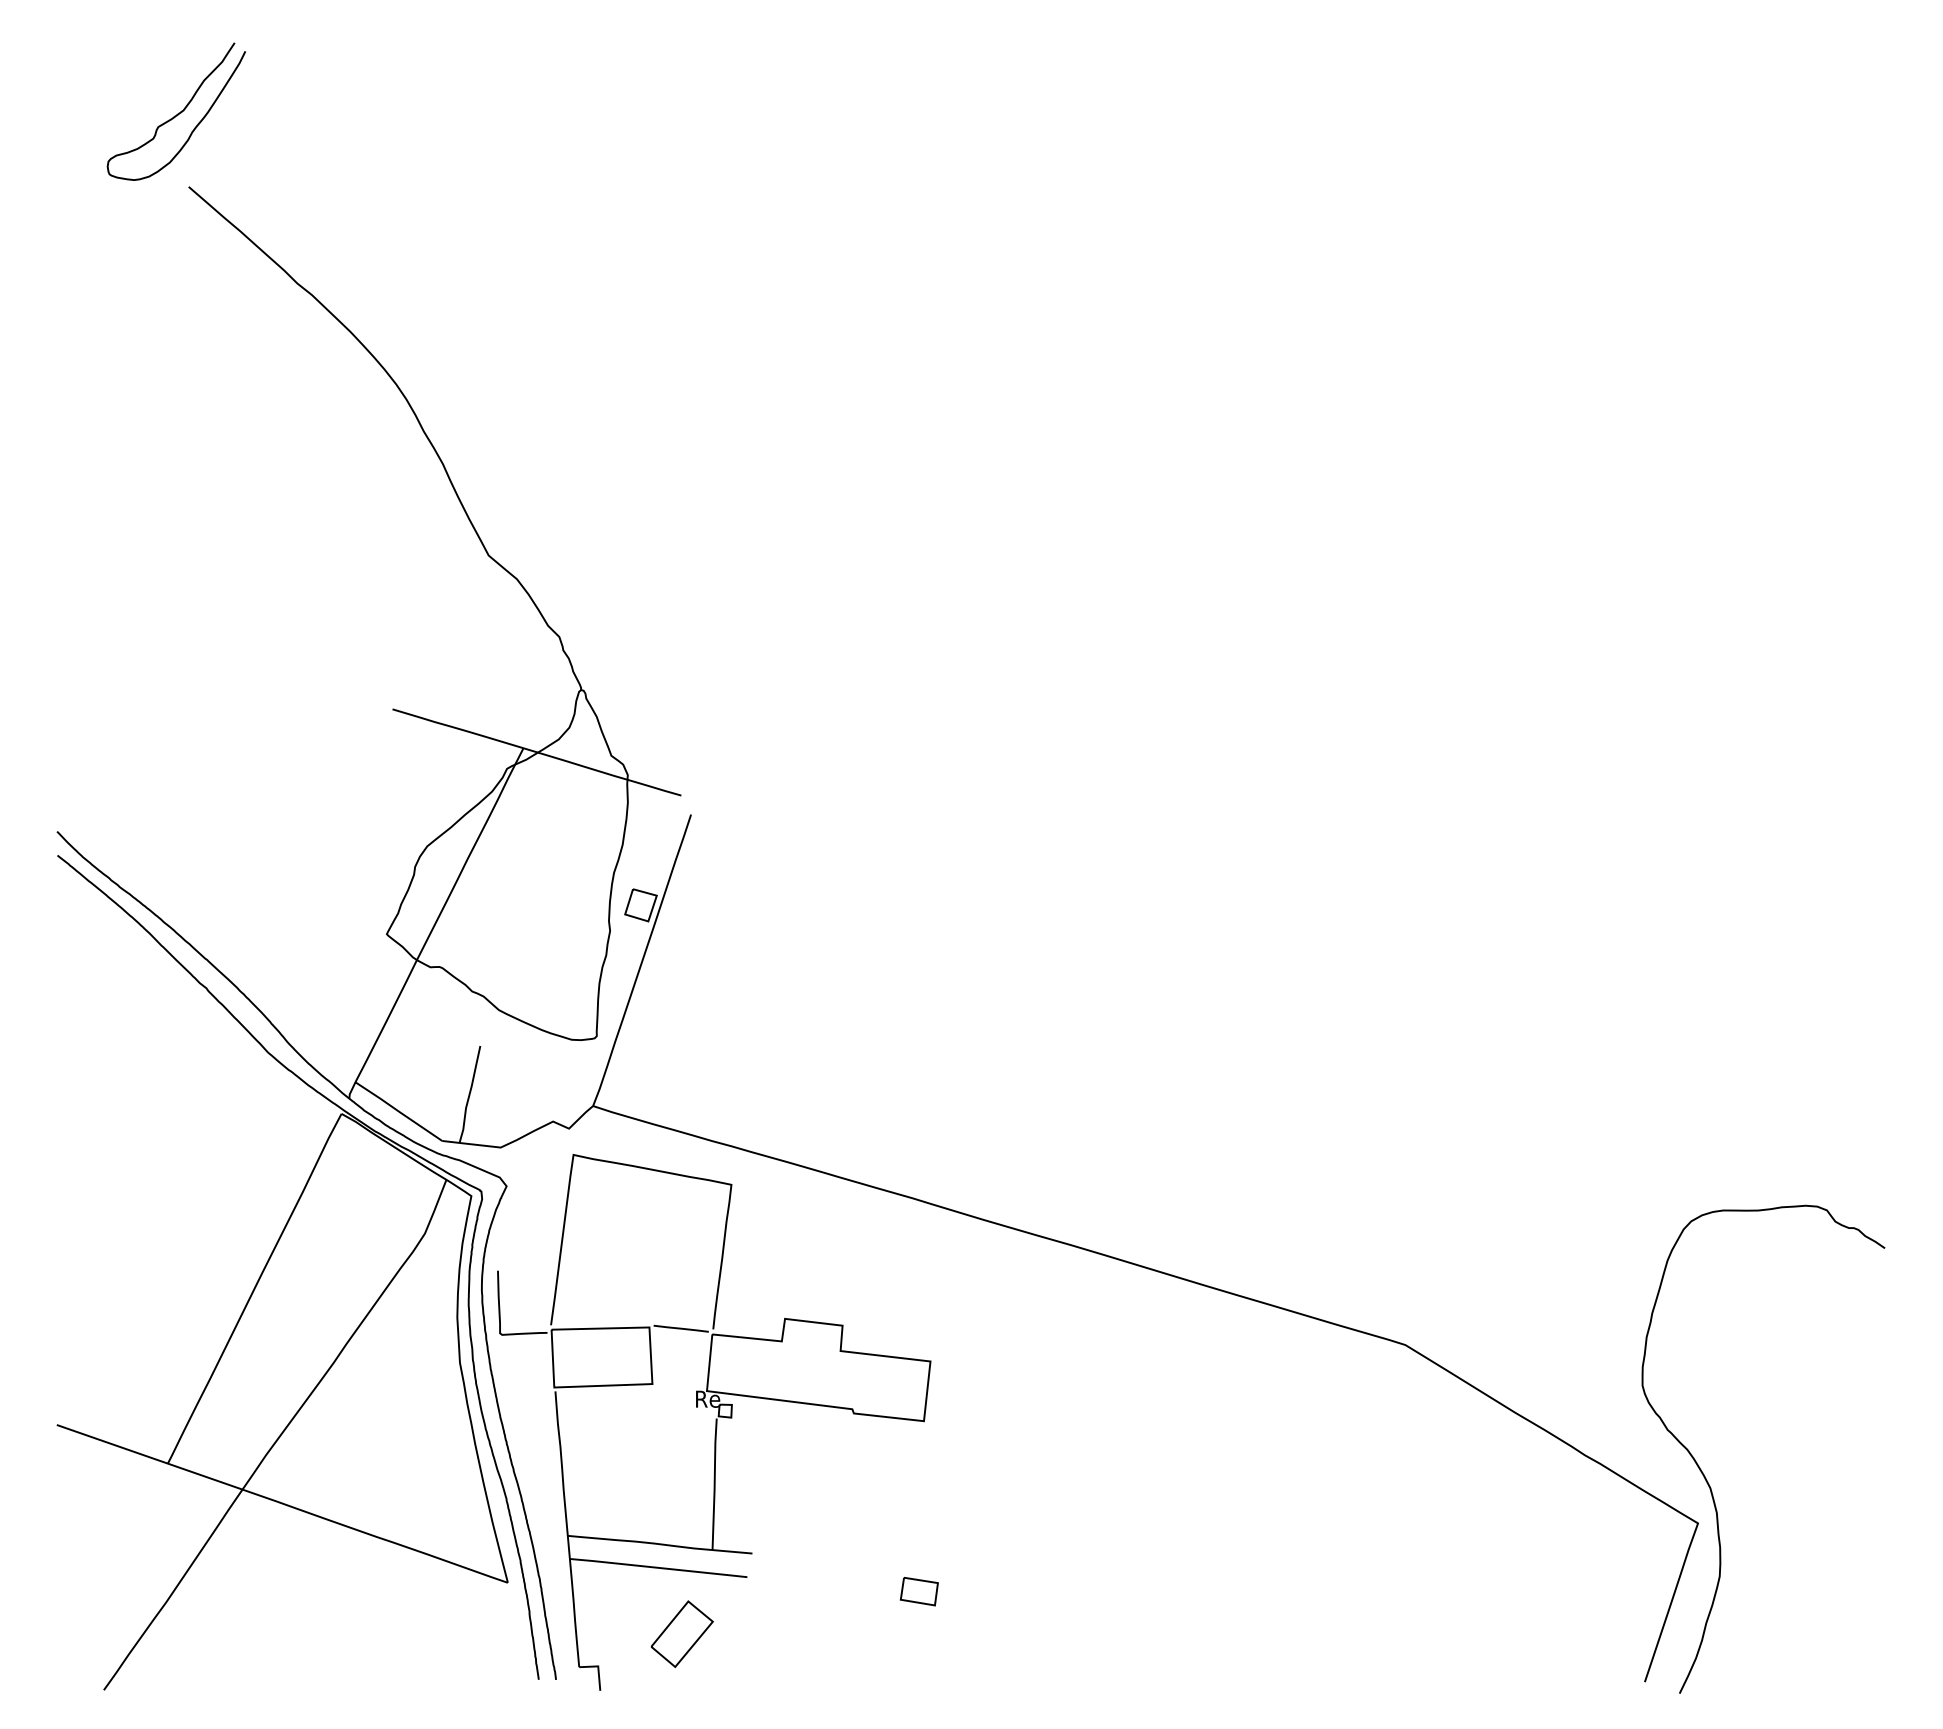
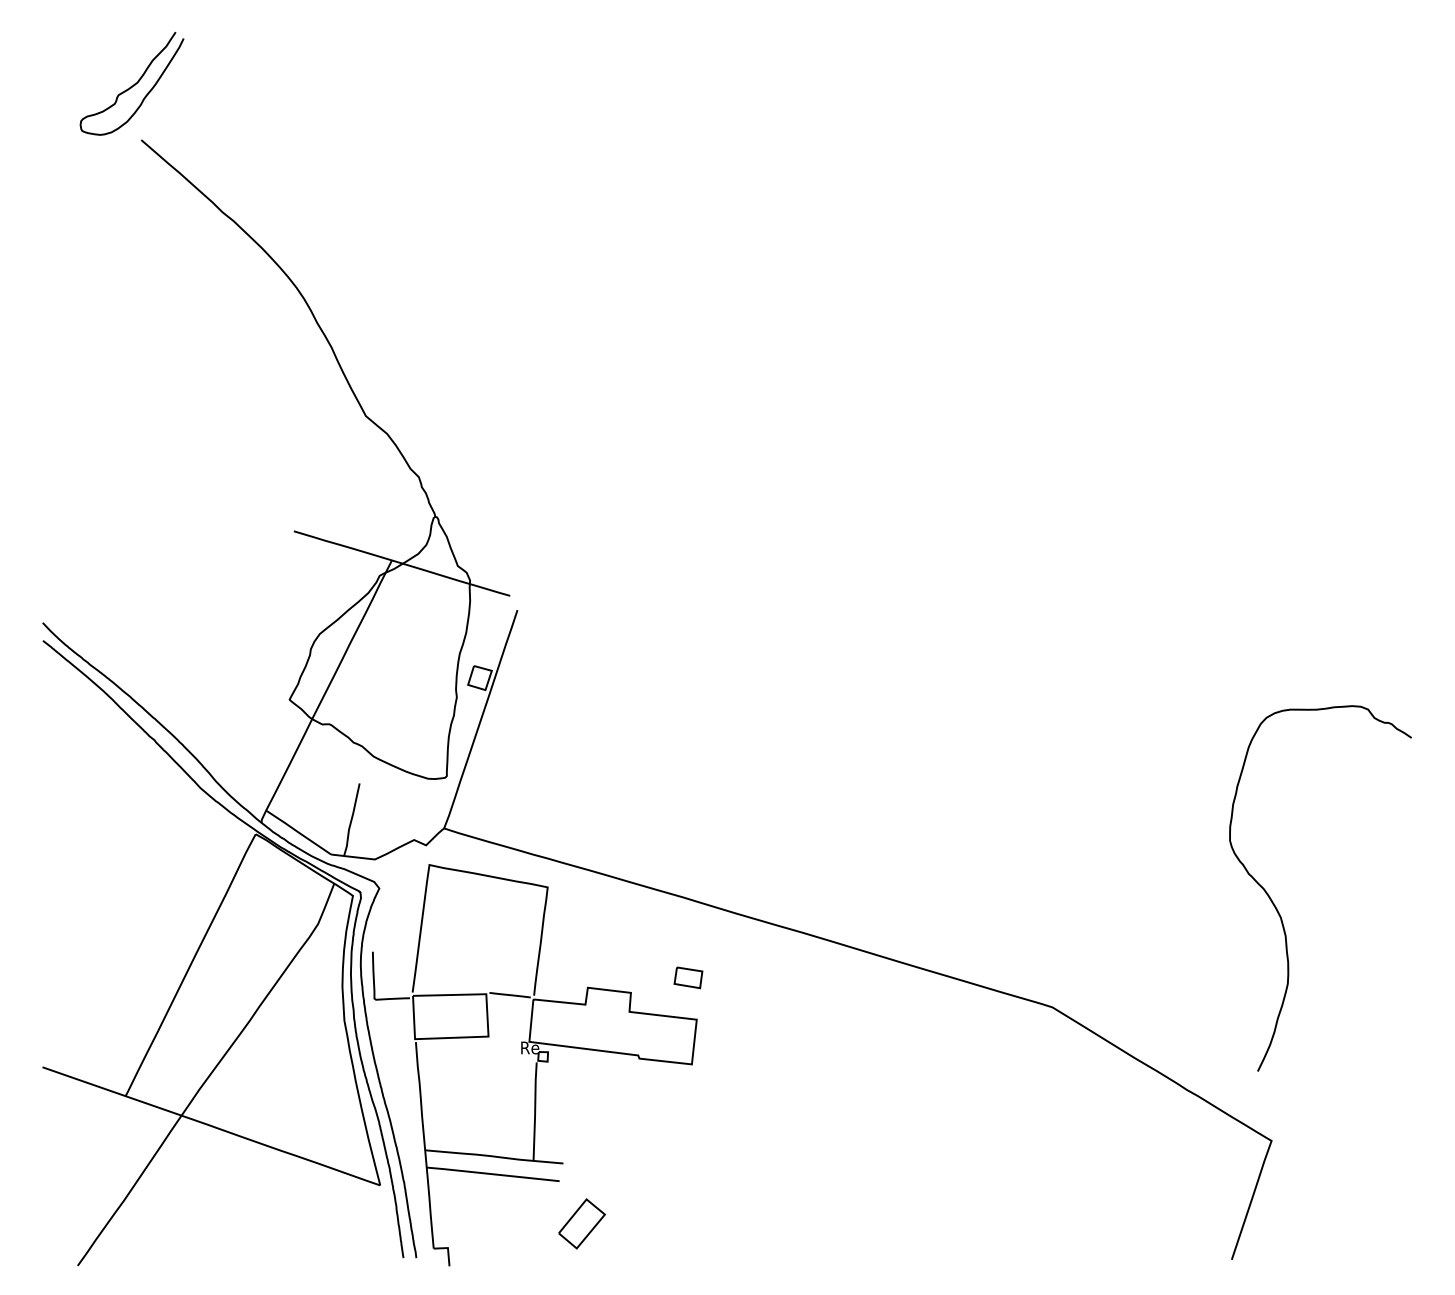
curve: (1705, 1476) -> (1277, 908), moved
part: (918, 1591) -> (687, 977), moved
part: (681, 1634) -> (581, 1224), moved

